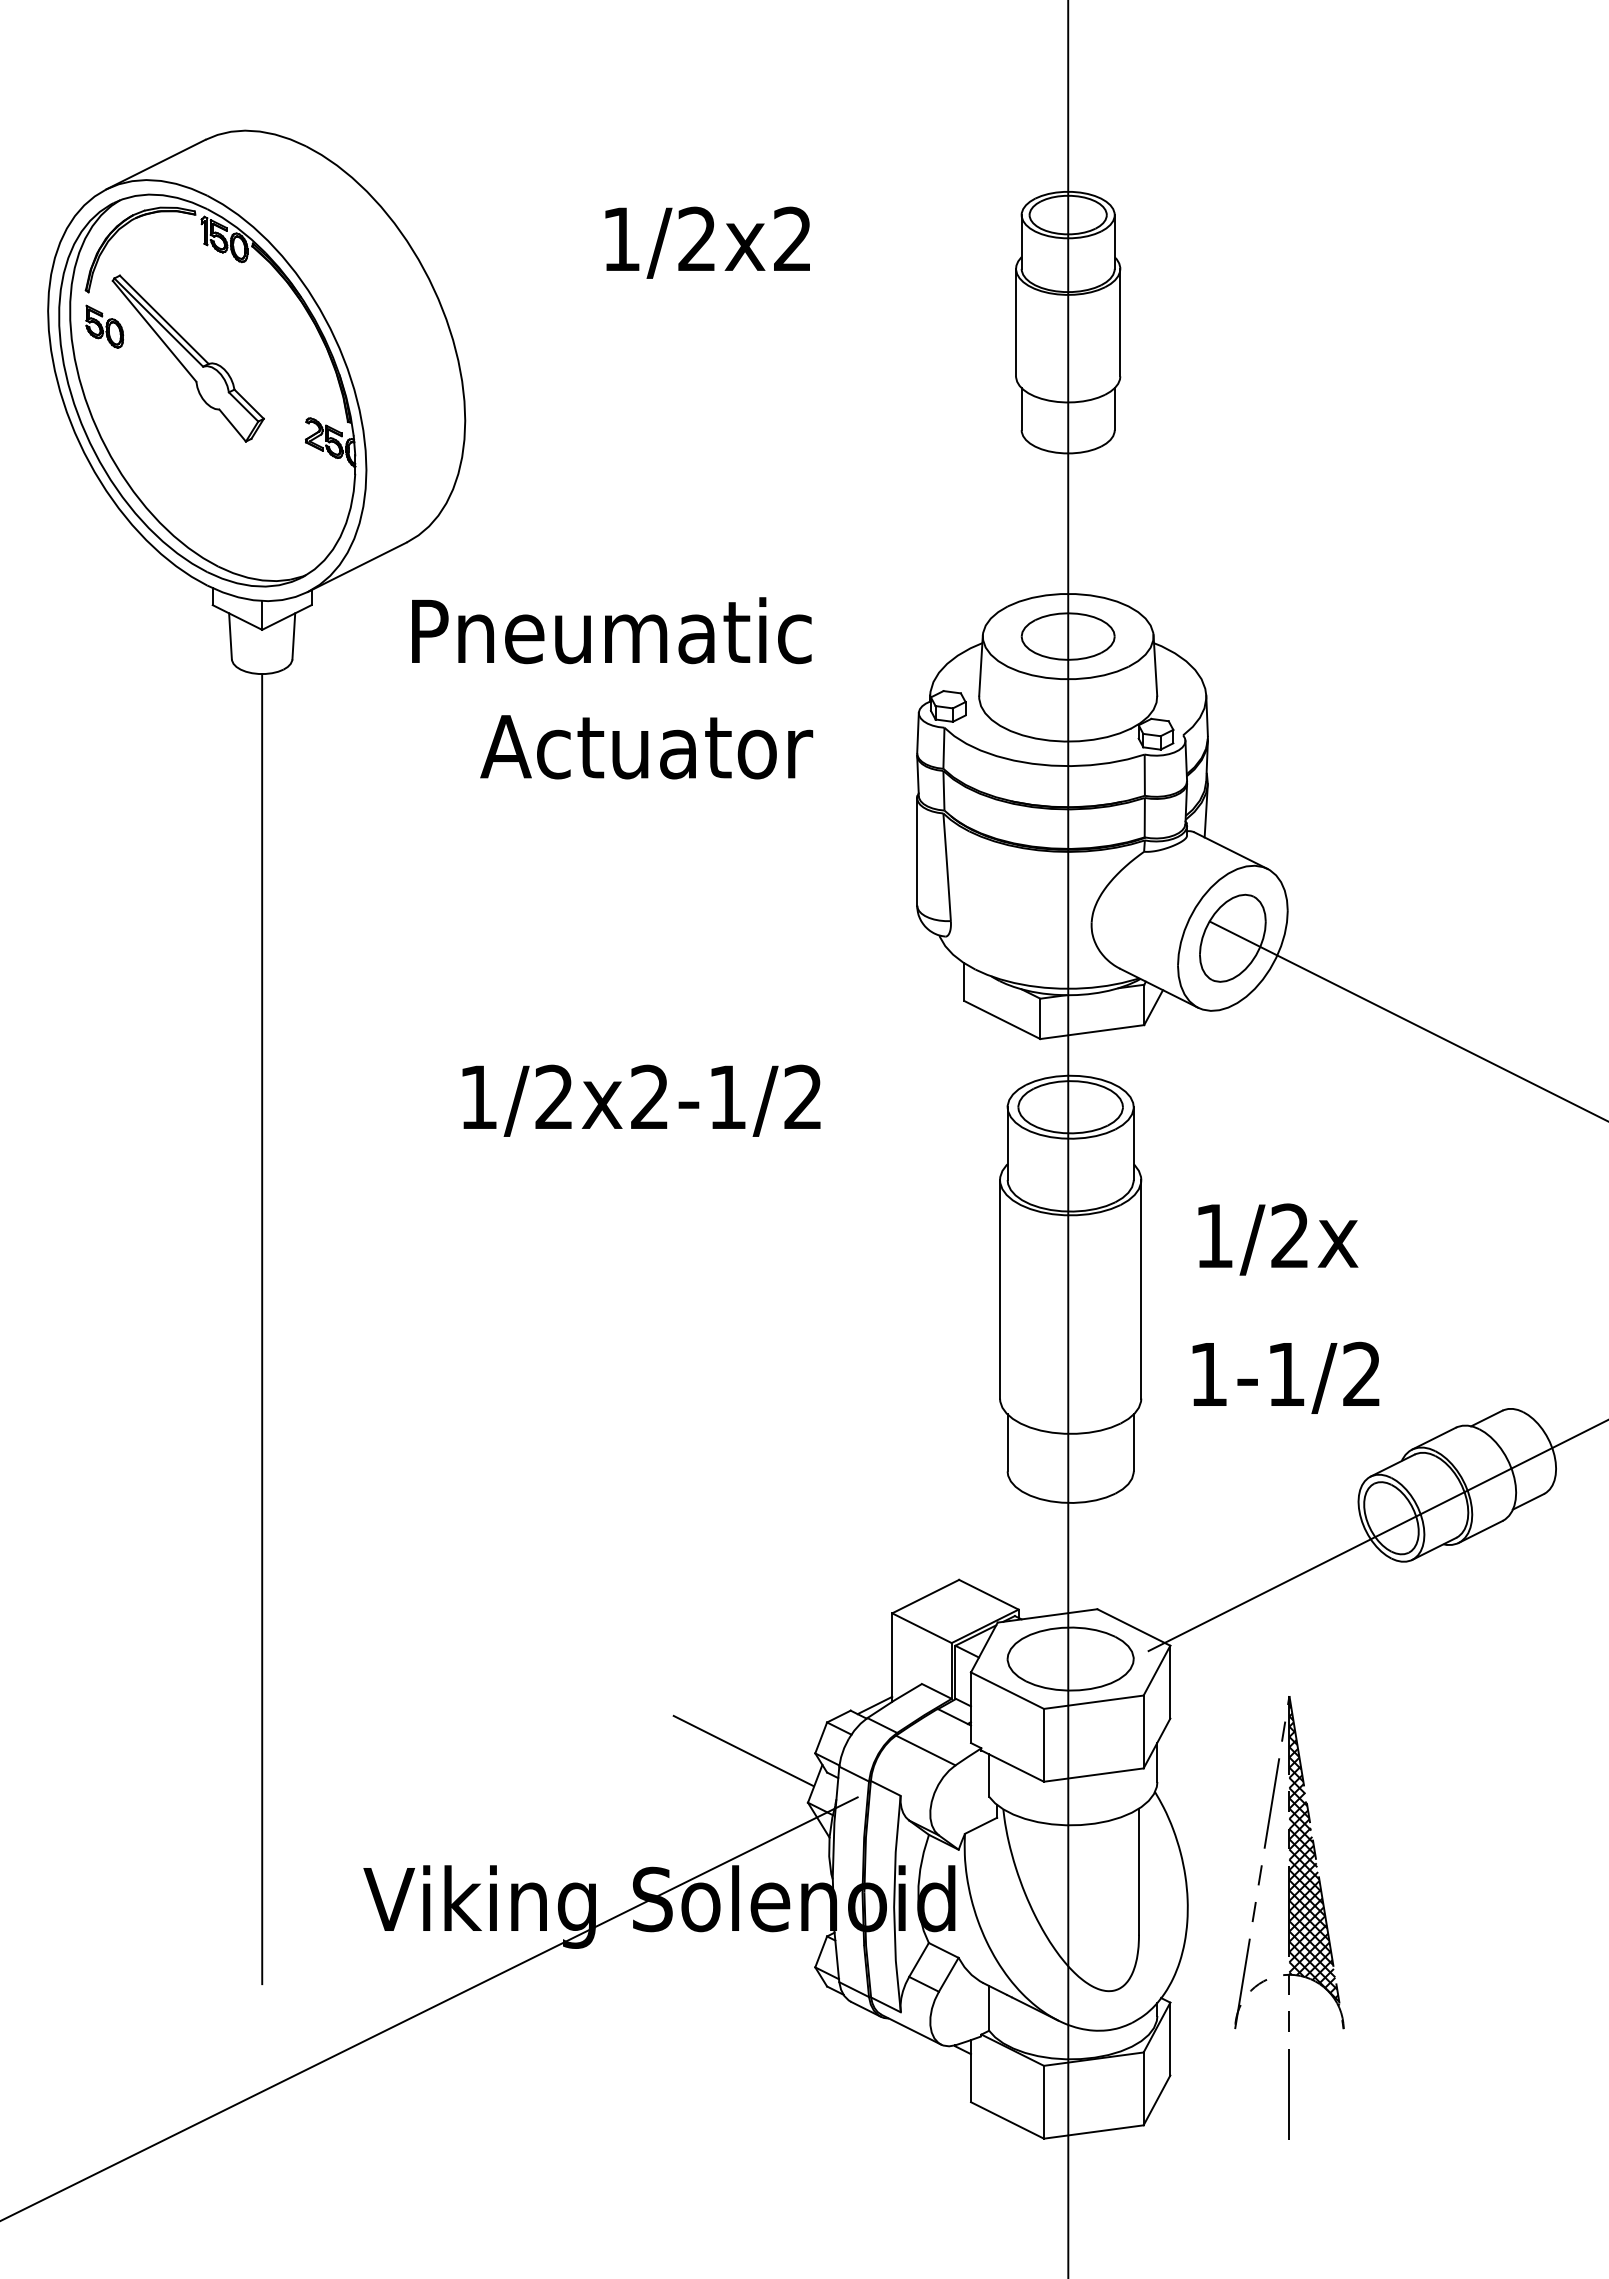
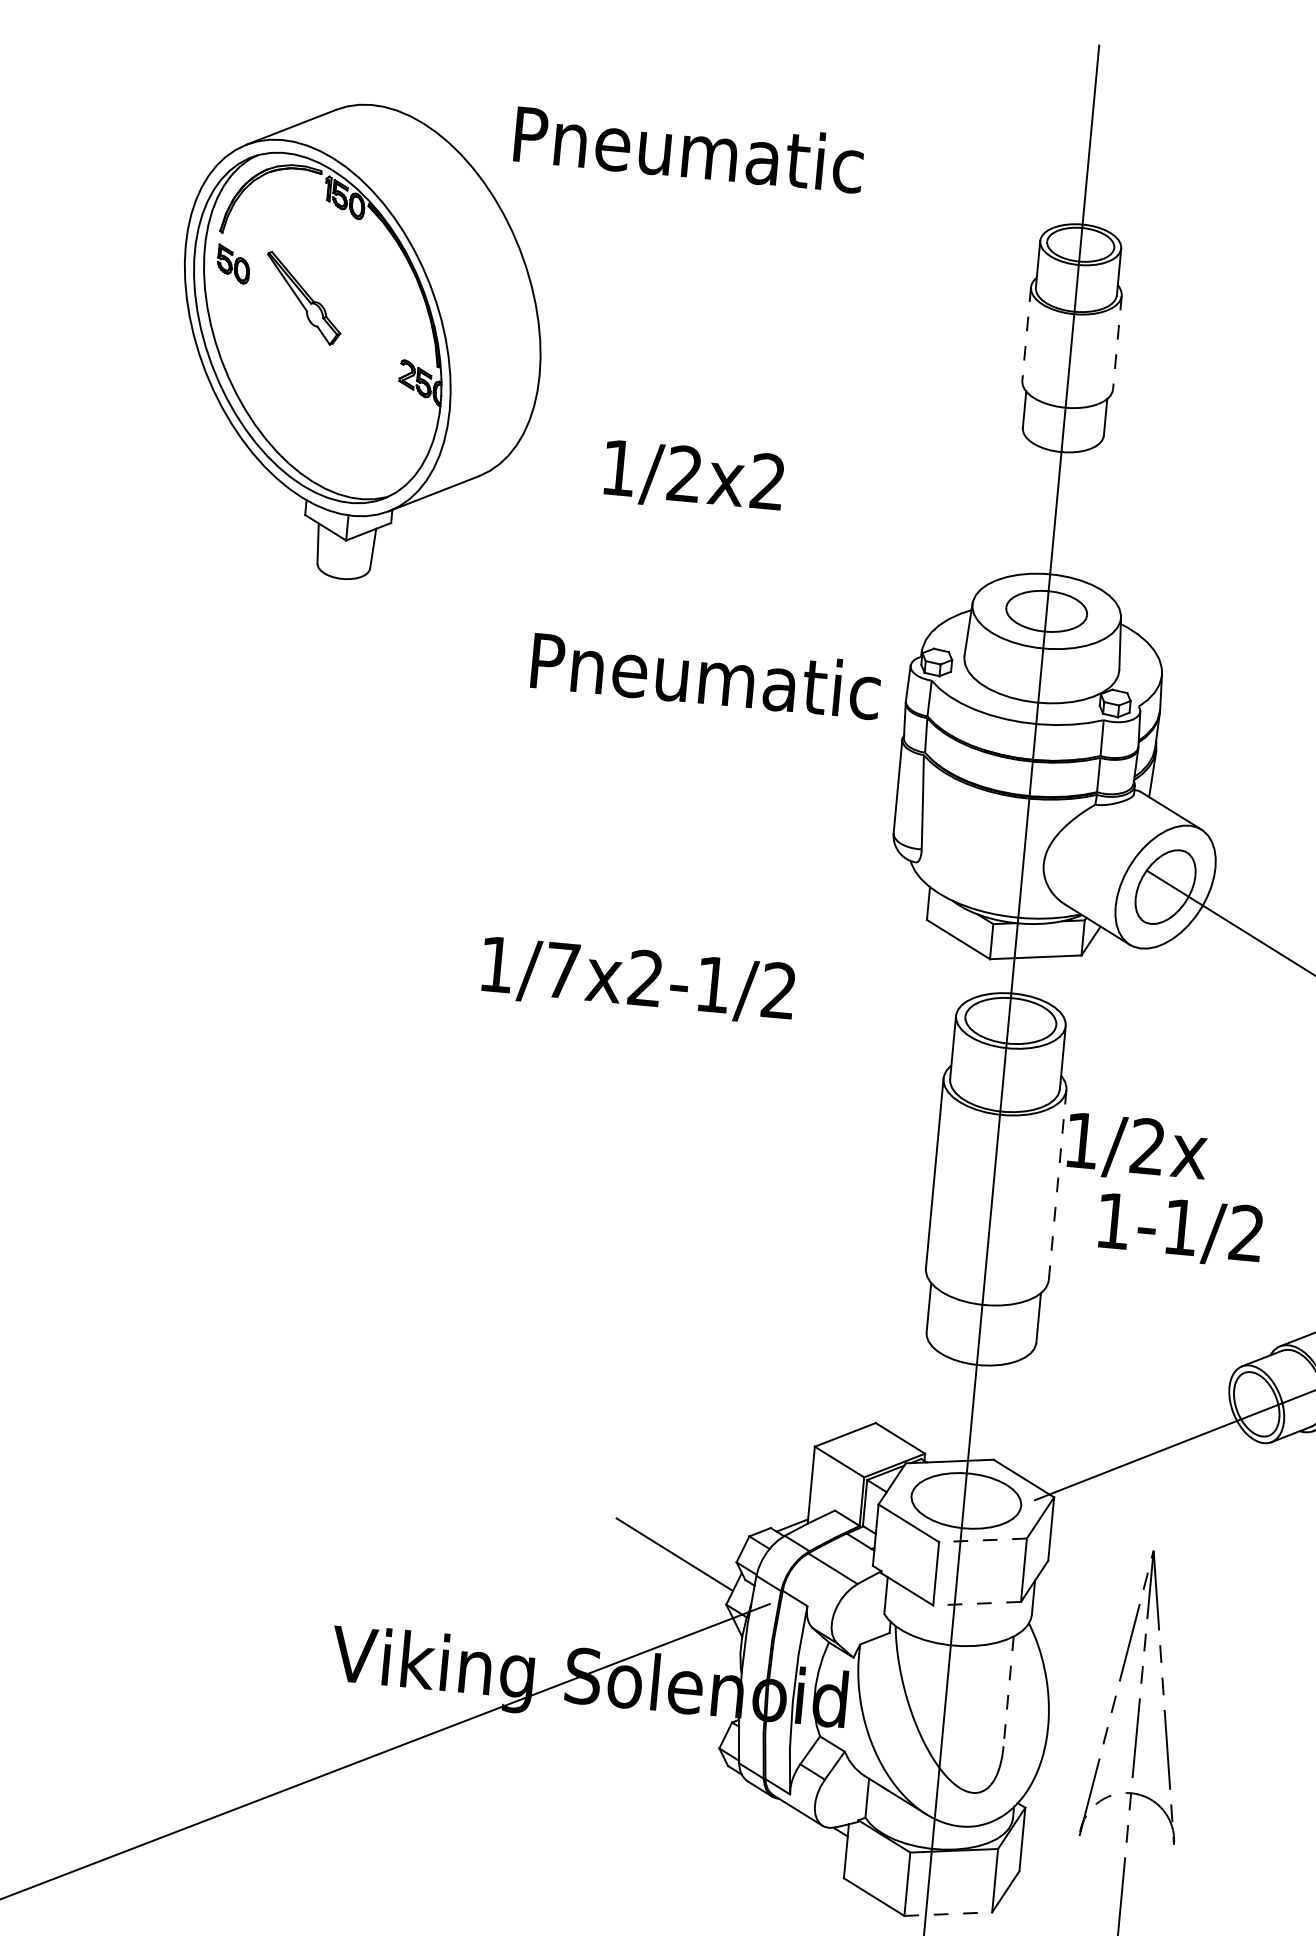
text: (707, 242) -> (693, 477), moved
line: (1016, 322) -> (1027, 334), solid -> dashed
line: (1120, 322) -> (1117, 342), solid -> dashed
part: (187, 358) -> (303, 298), size x0.6
text: (611, 630) -> (688, 149), moved
text: (683, 745) -> (703, 675), Actuator -> Pneumatic
text: (553, 1096) -> (561, 969), 1/2x2-1/2 -> 1/7x2-1/2
text: (1278, 1239) -> (1137, 1148), moved
line: (1141, 1288) -> (1057, 1184), solid -> dashed
line: (262, 1329) -> (290, 1149), removed
text: (1285, 1377) -> (1179, 1229), moved
line: (1093, 1702) -> (982, 1540), solid -> dashed
line: (1093, 1775) -> (976, 1604), solid -> dashed
hatch: (1314, 1850) -> (1162, 1687), removed
line: (1139, 1872) -> (1009, 1692), solid -> dashed
line: (1094, 2131) -> (948, 1913), solid -> dashed

